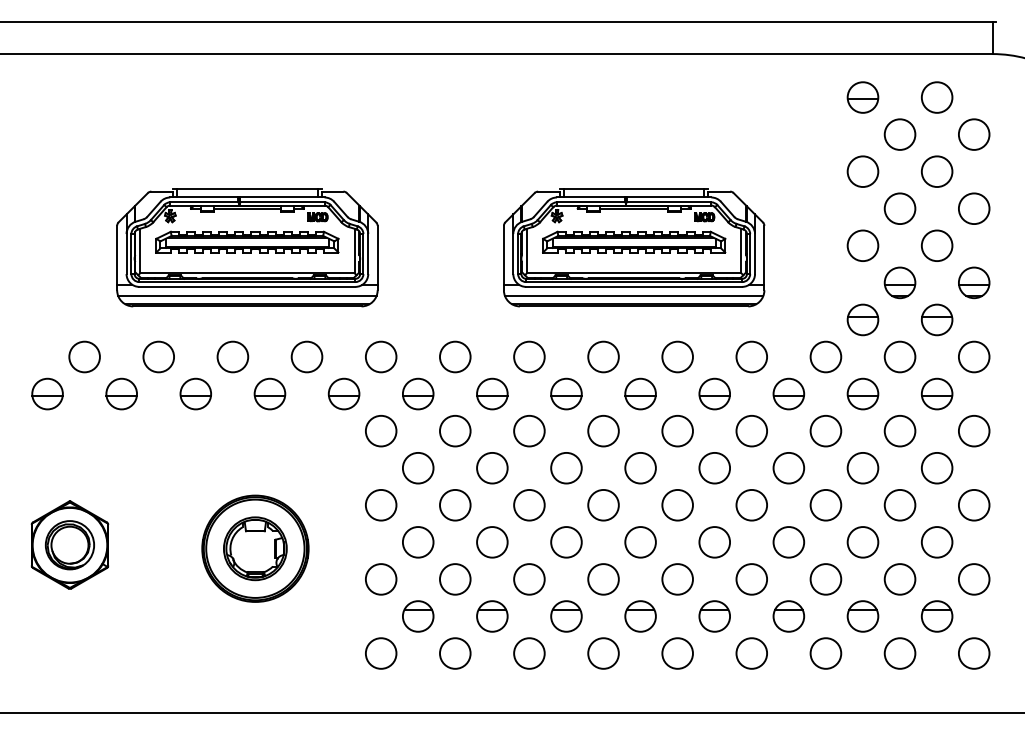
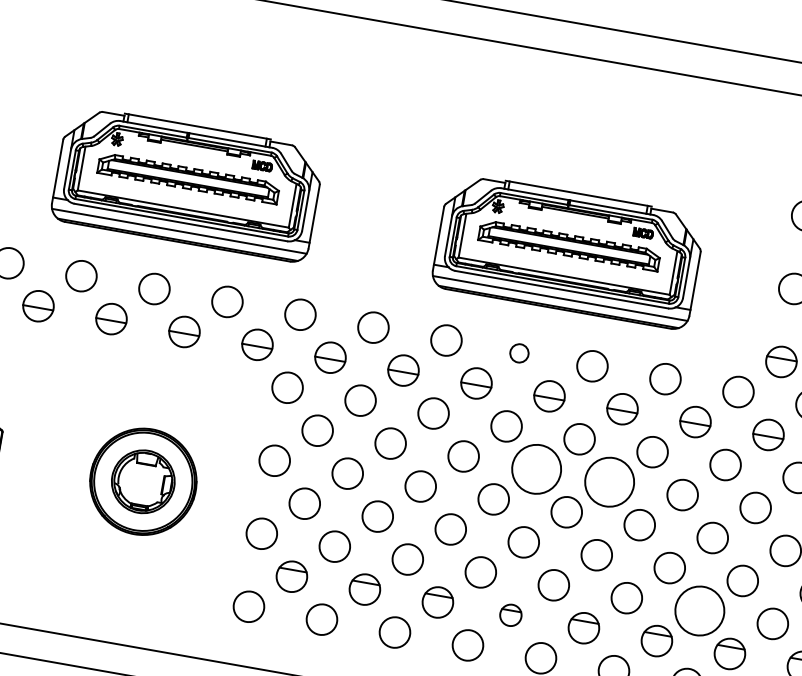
circle: (603, 356) -> (519, 352), size x0.6
circle: (640, 467) -> (536, 468), size x1.6
circle: (714, 467) -> (609, 481), size x1.6
circle: (825, 579) -> (699, 611), size x1.6
part: (640, 616) -> (510, 615), size x0.7

